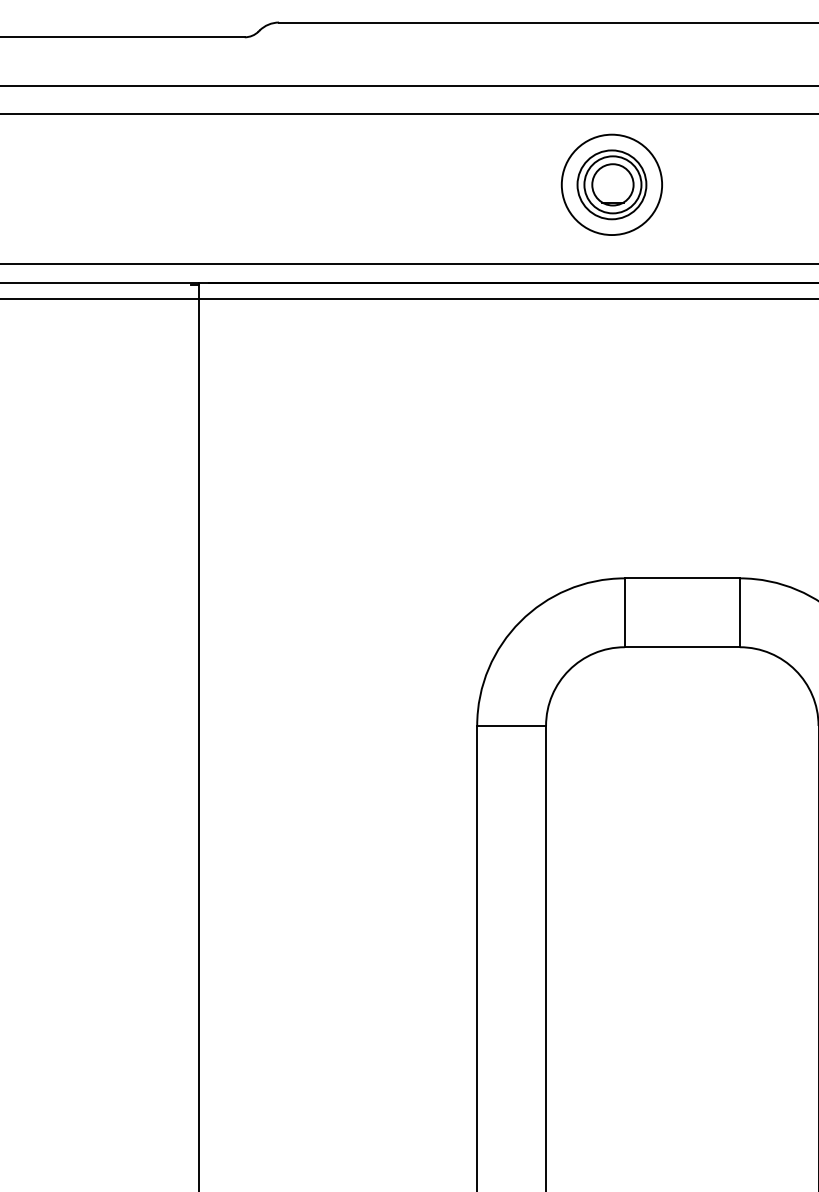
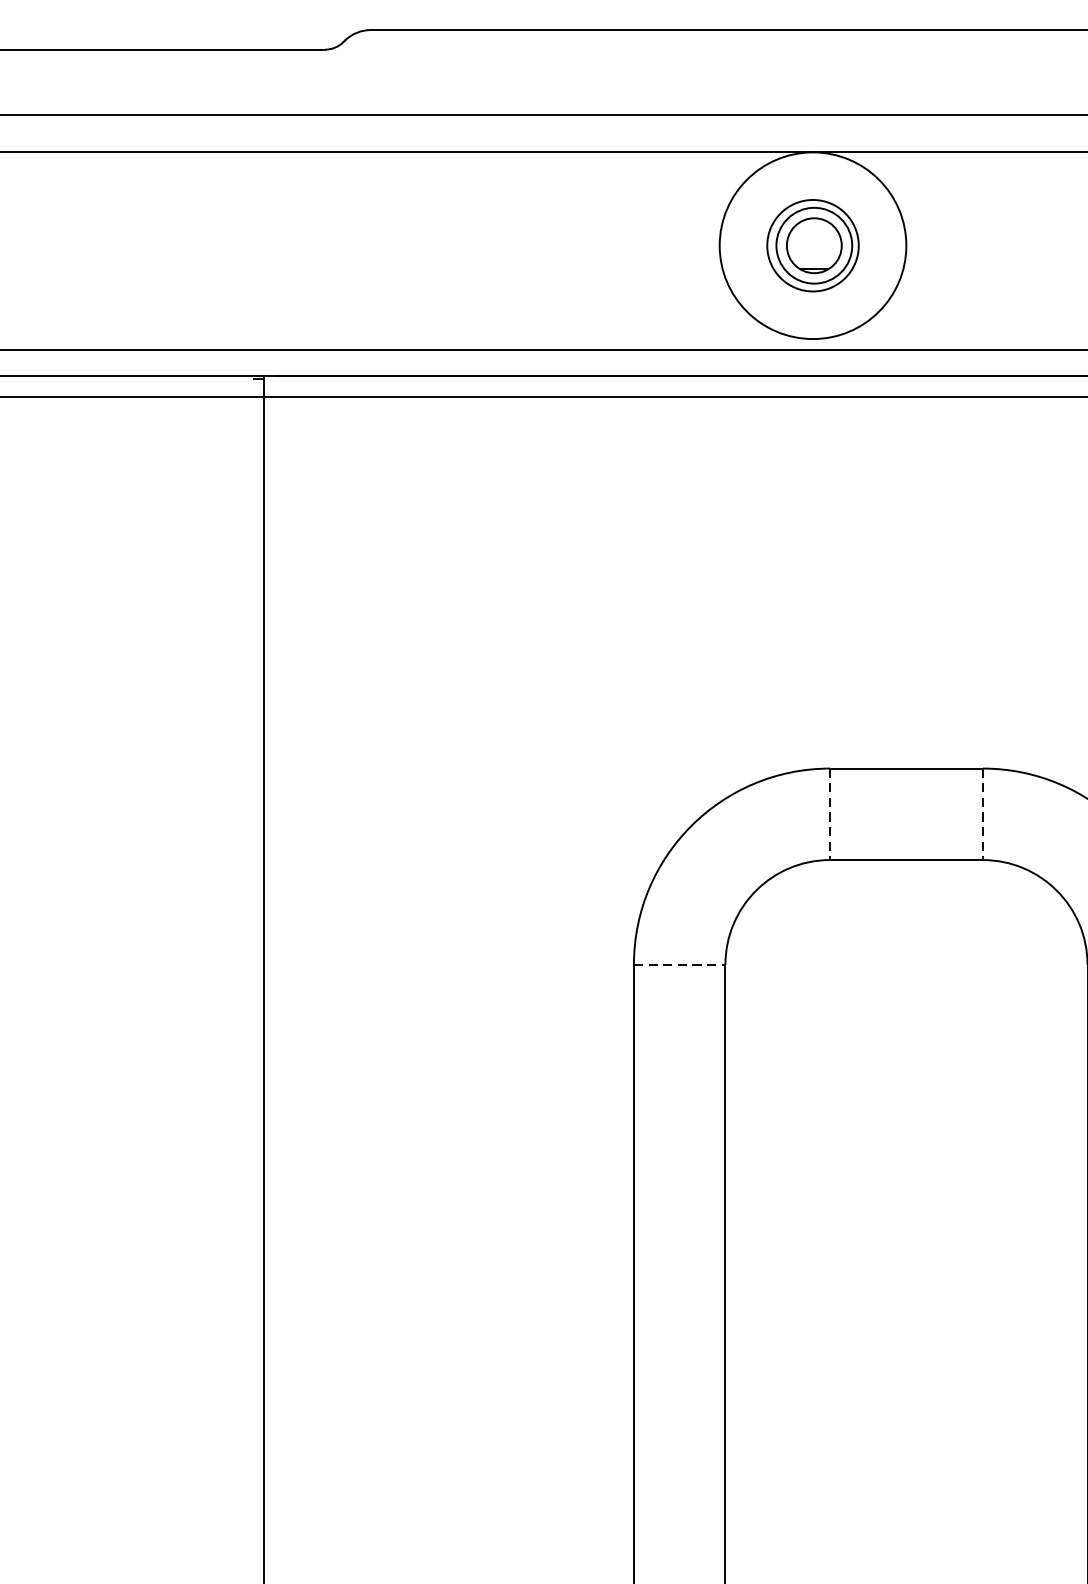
circle: (611, 184) -> (812, 245), size x1.4
line: (624, 613) -> (829, 815), solid -> dashed
line: (739, 613) -> (982, 815), solid -> dashed
line: (512, 725) -> (680, 964), solid -> dashed

